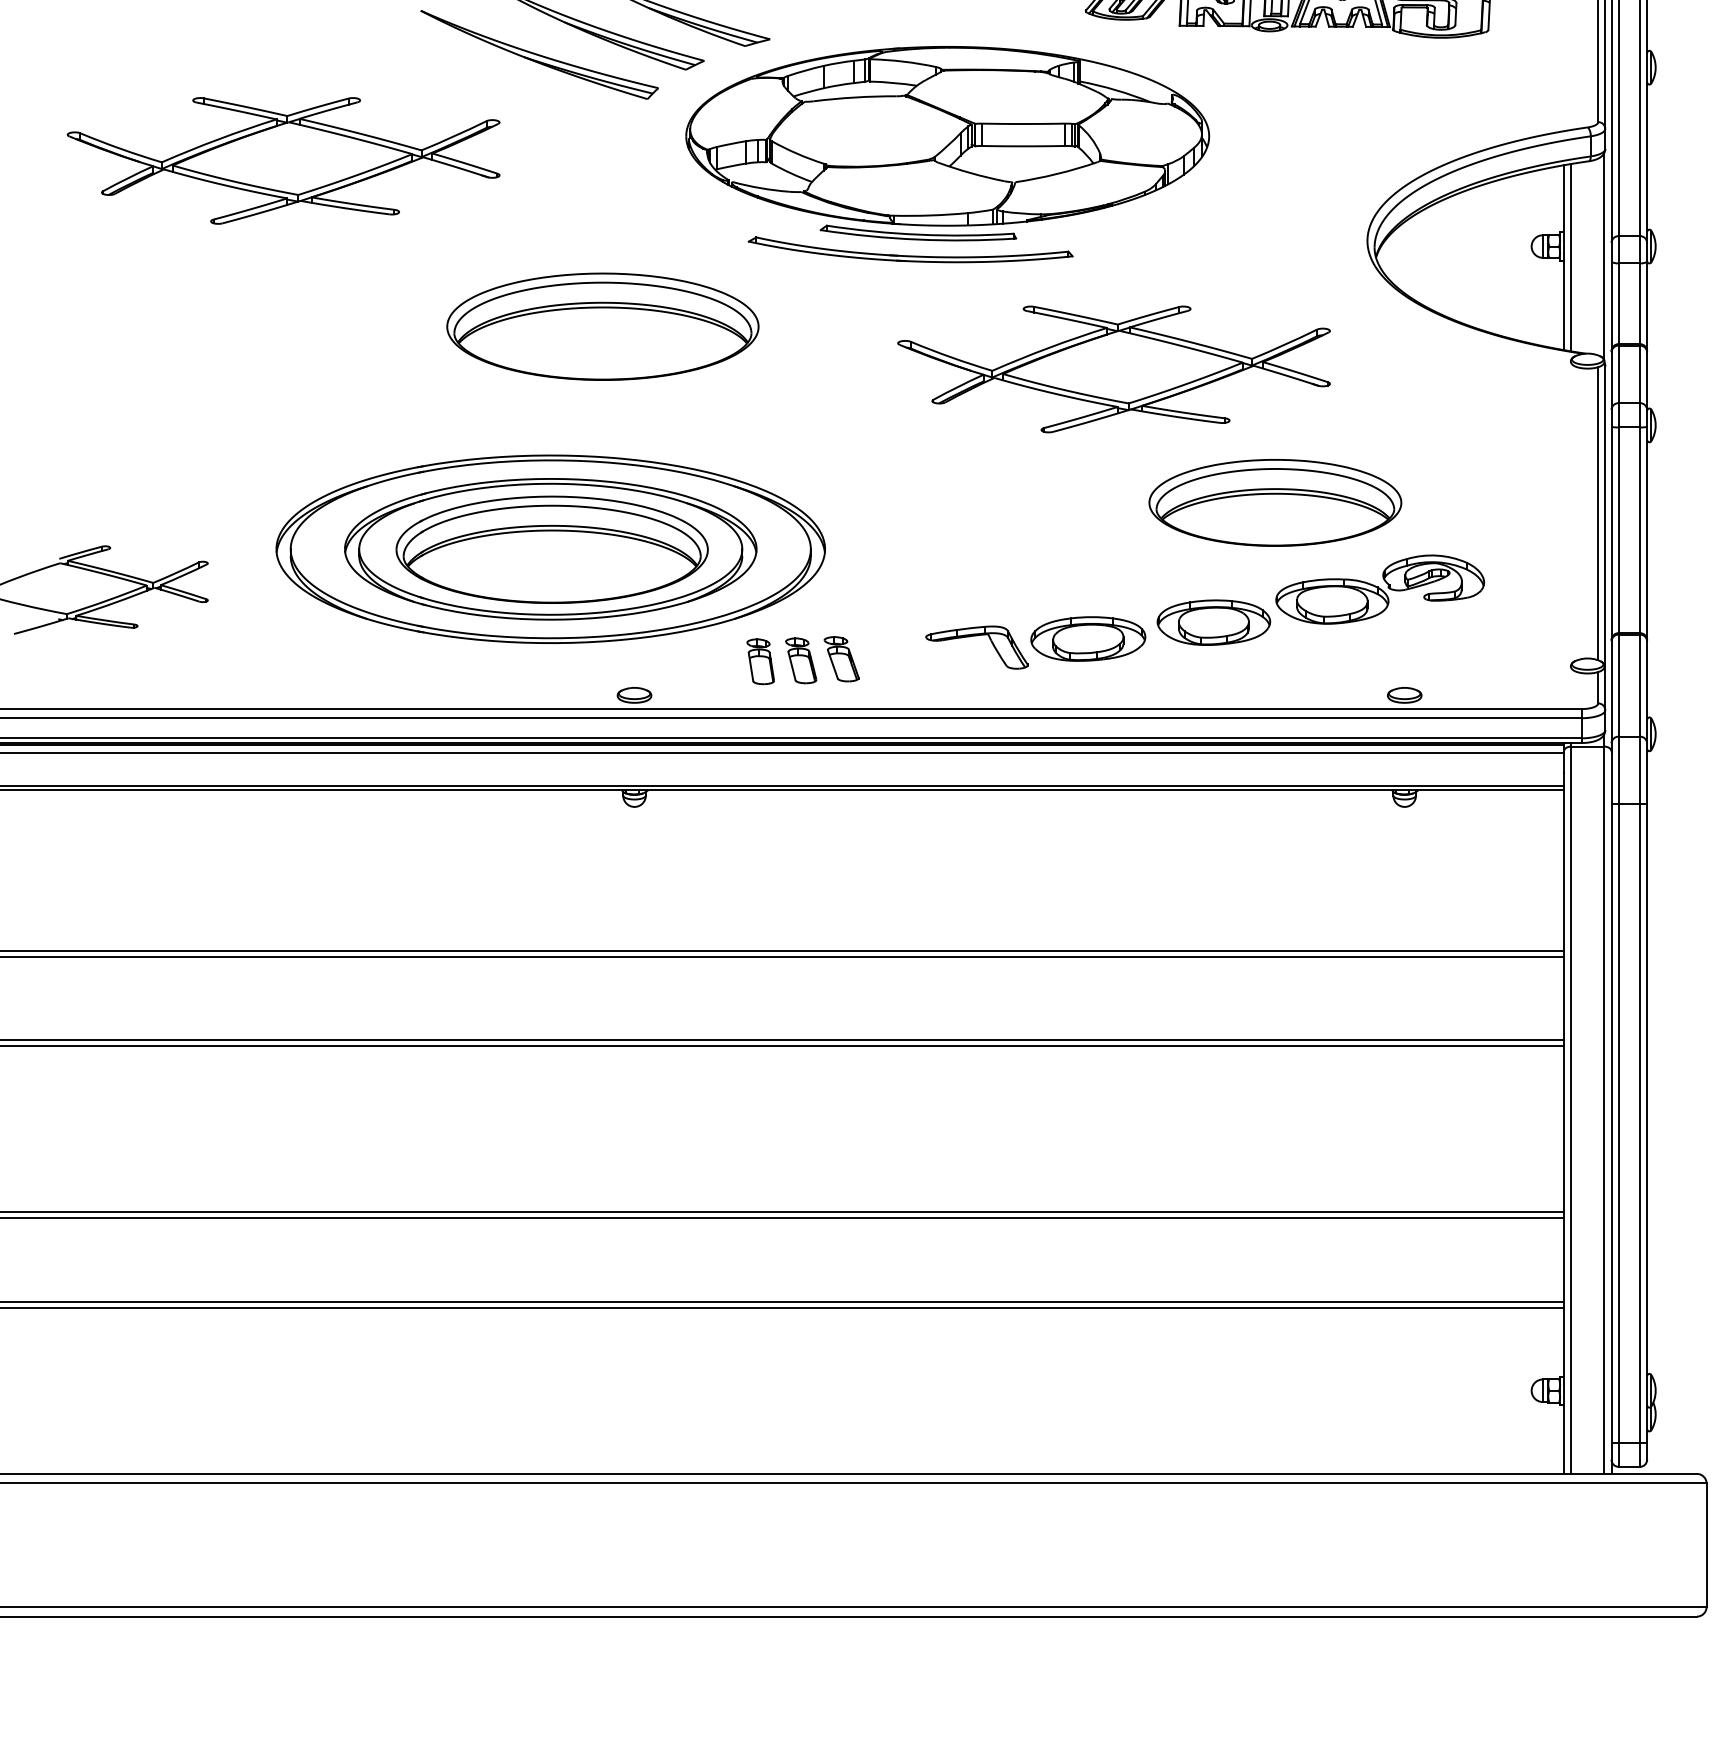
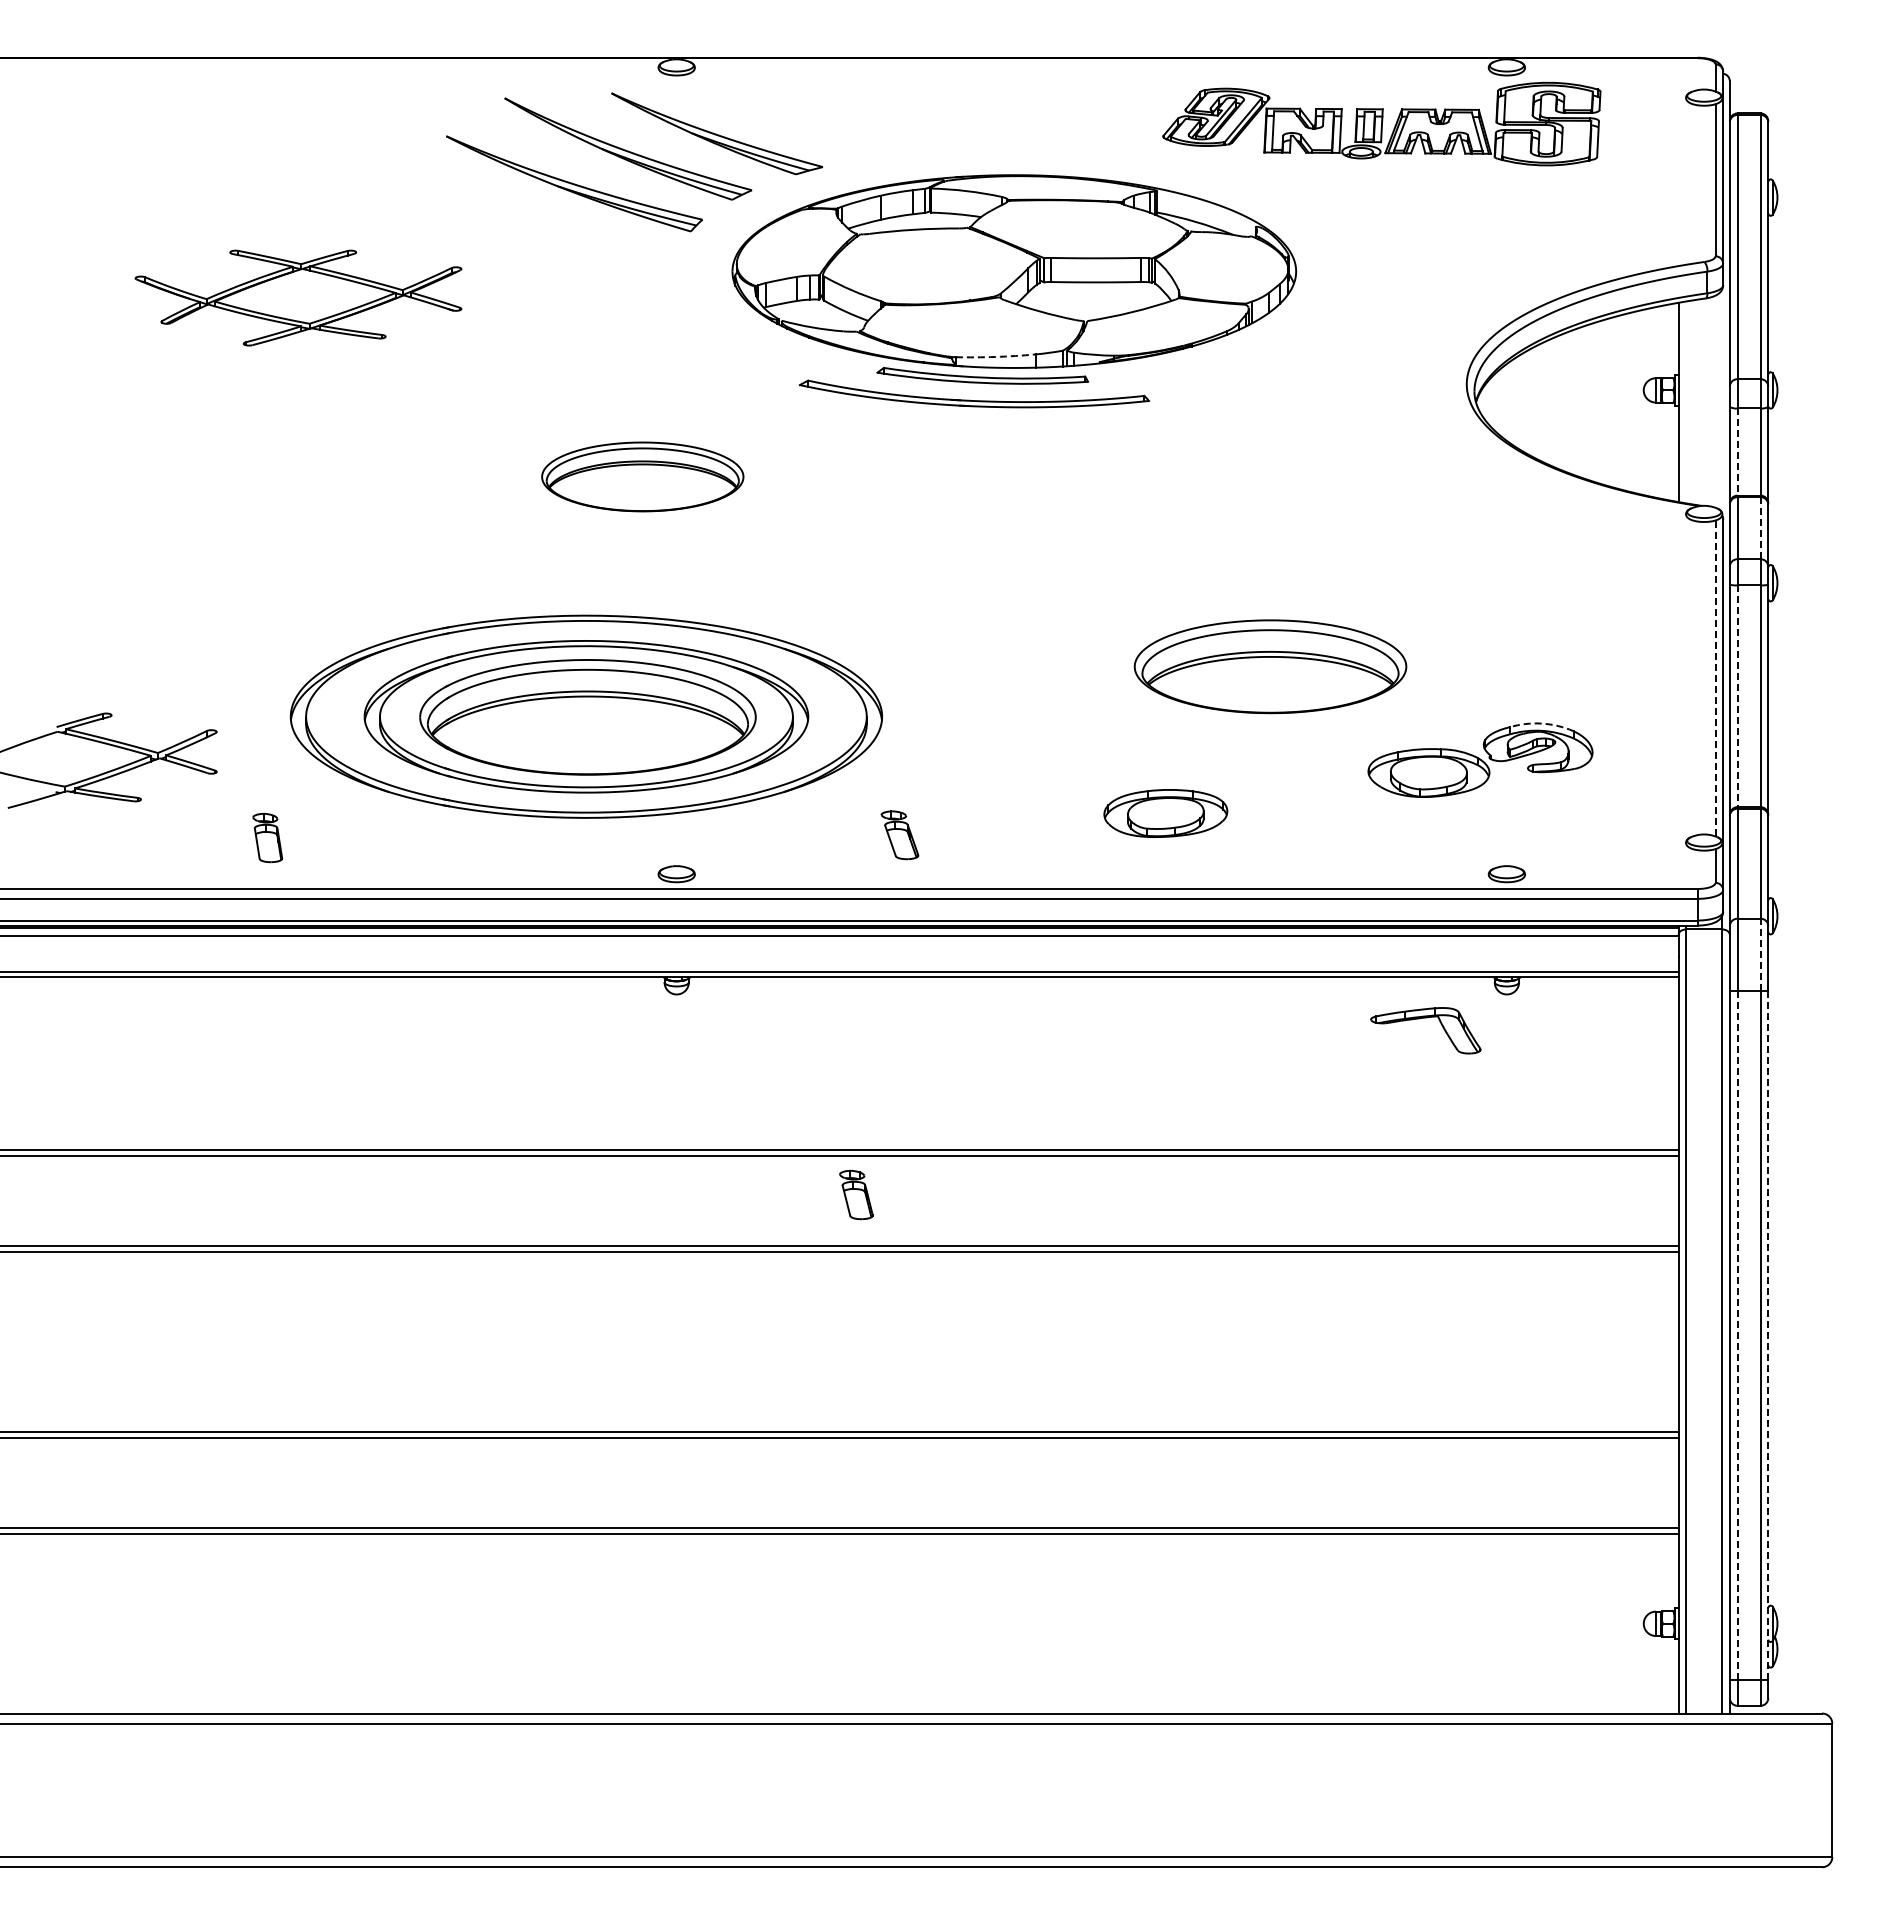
part: (283, 160) -> (298, 297), size x0.7
arc: (930, 215) -> (995, 356), solid -> dashed
line: (1604, 255) -> (1722, 400), removed
line: (1571, 257) -> (1686, 402), removed
line: (1618, 304) -> (1737, 452), solid -> dashed
part: (602, 326) -> (642, 476), size x0.6
part: (1113, 369) -> (1193, 522), removed
line: (1639, 373) -> (1760, 527), solid -> dashed
part: (1275, 502) -> (1270, 666), moved
line: (1598, 513) -> (1715, 678), solid -> dashed
line: (1618, 530) -> (1737, 696), solid -> dashed
arc: (1437, 555) -> (1542, 723), solid -> dashed
part: (1213, 622) -> (1300, 795), removed
part: (976, 636) -> (1425, 1018), moved
part: (801, 660) -> (856, 1194), moved
part: (760, 662) -> (267, 838), moved
line: (1639, 769) -> (1760, 954), solid -> dashed
line: (1618, 1123) -> (1737, 1335), solid -> dashed
line: (1647, 1123) -> (1768, 1335), solid -> dashed

